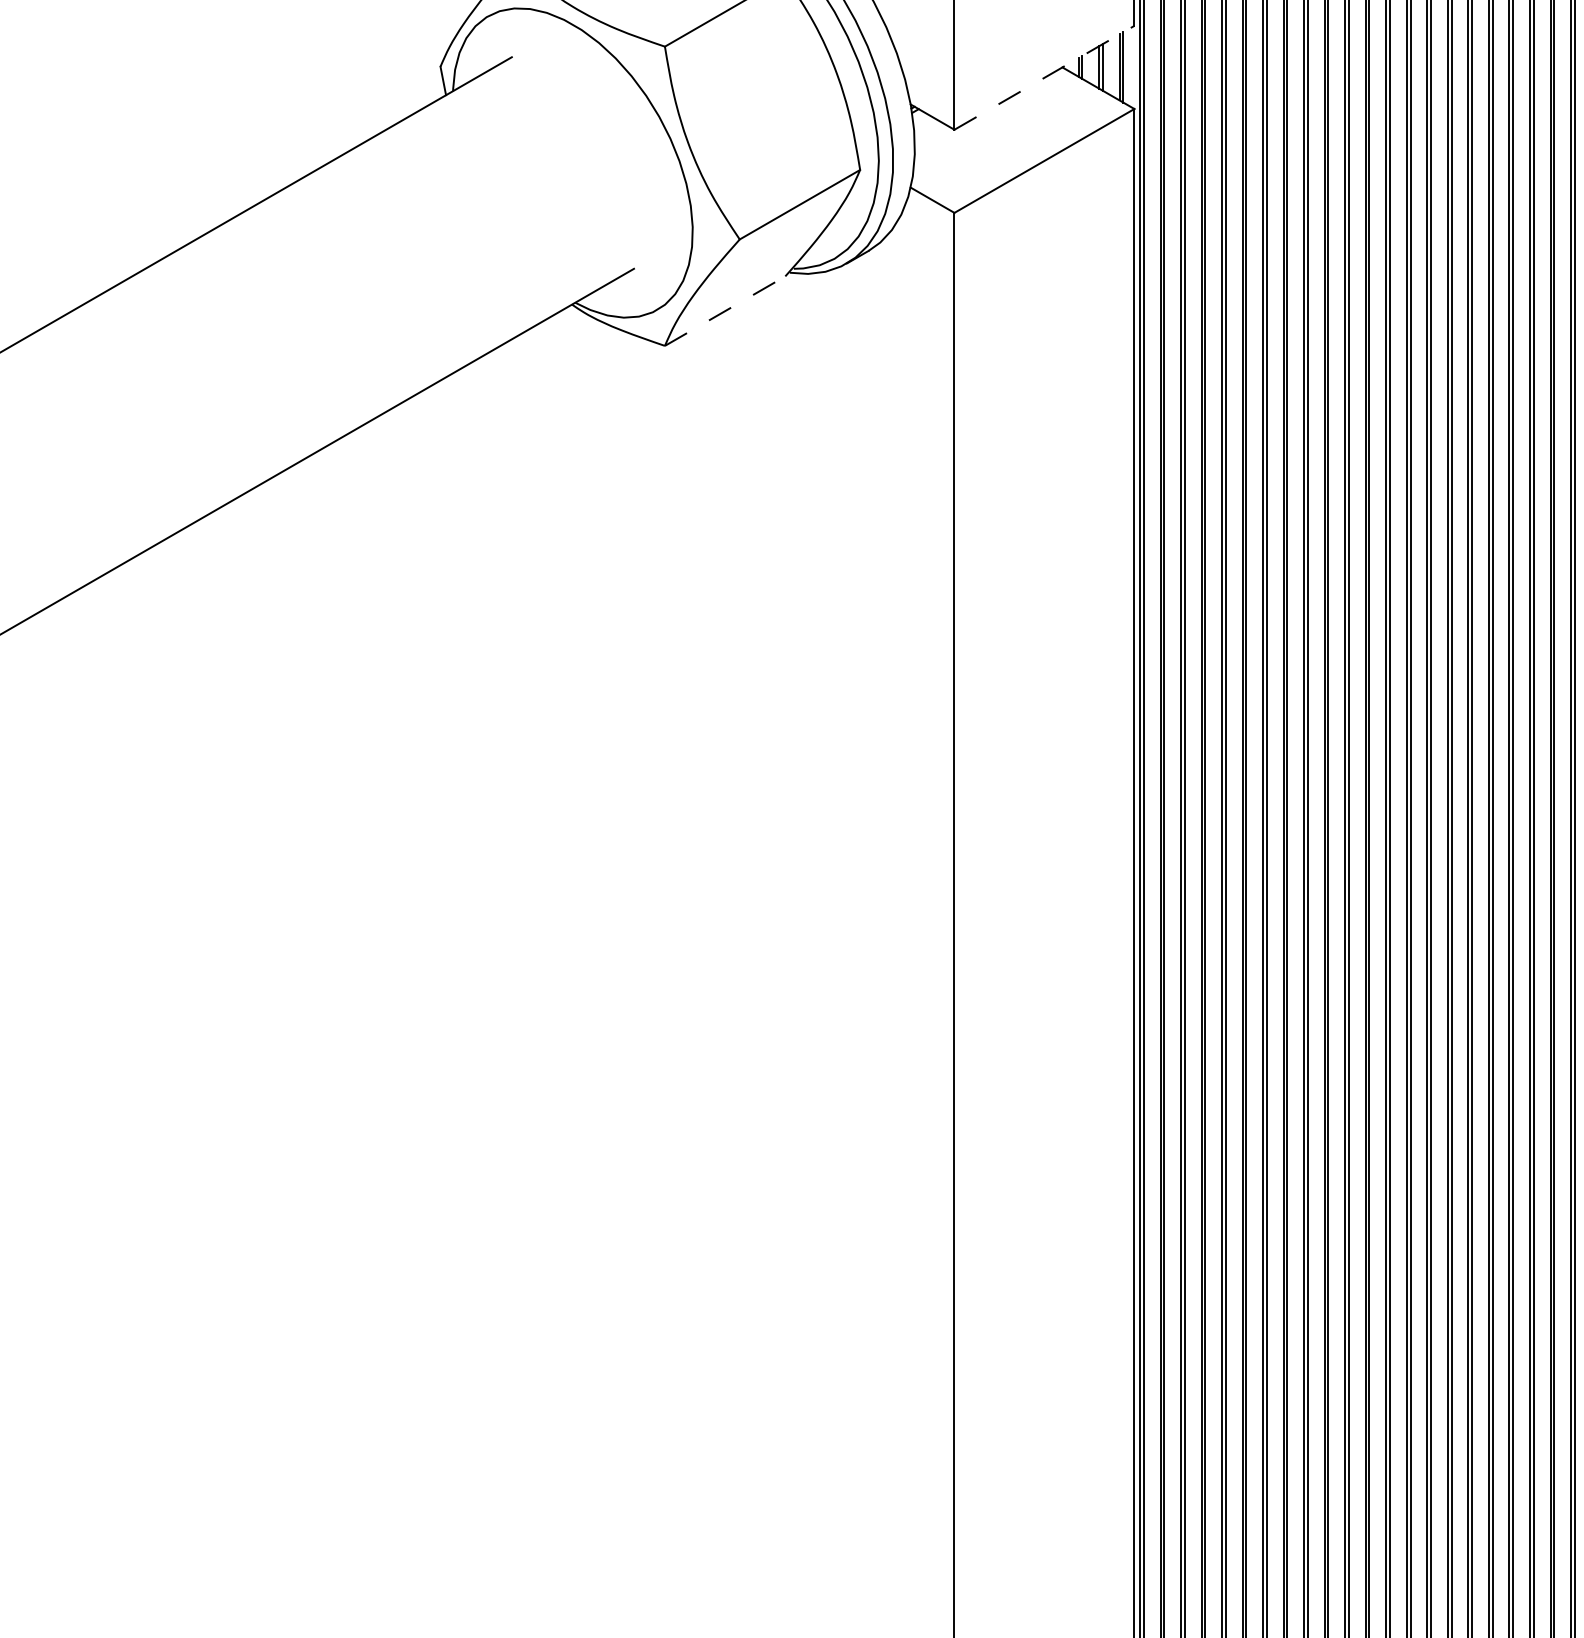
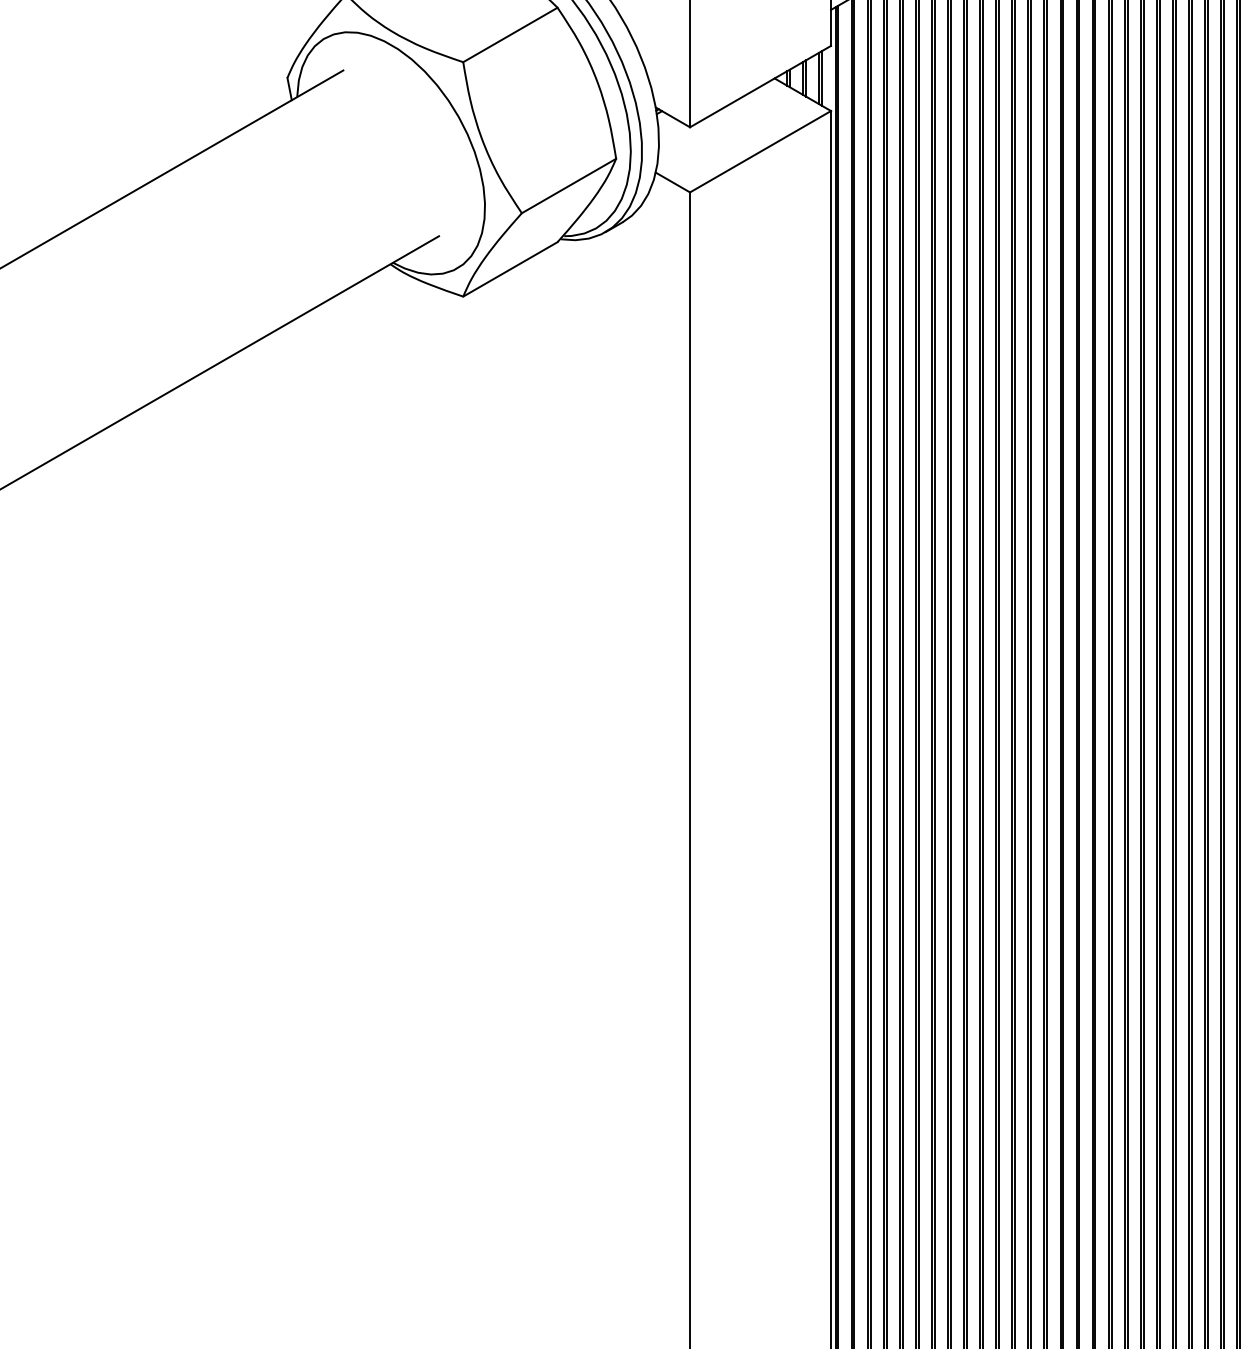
line: (1044, 77) -> (760, 86), dashed -> solid
line: (725, 311) -> (510, 269), dashed -> solid

